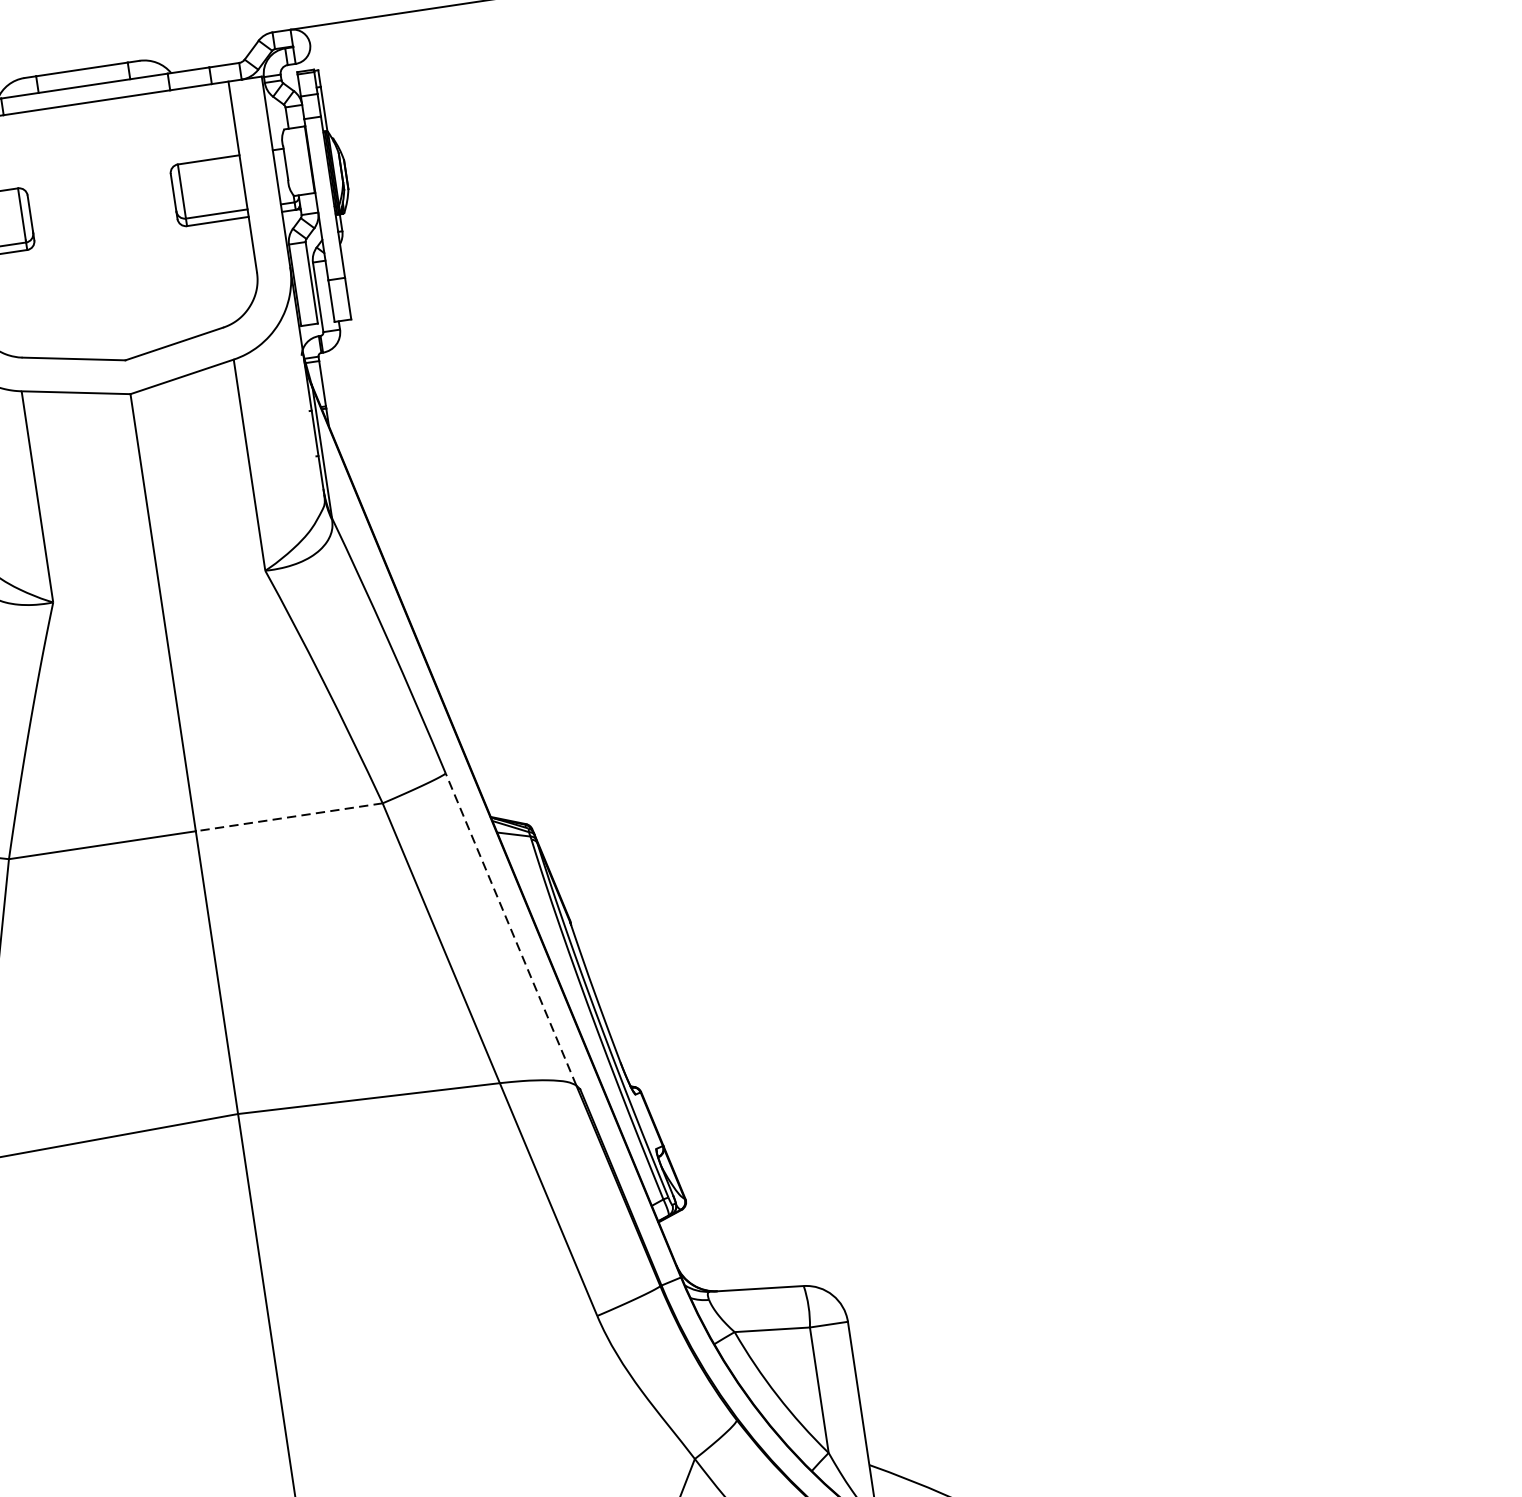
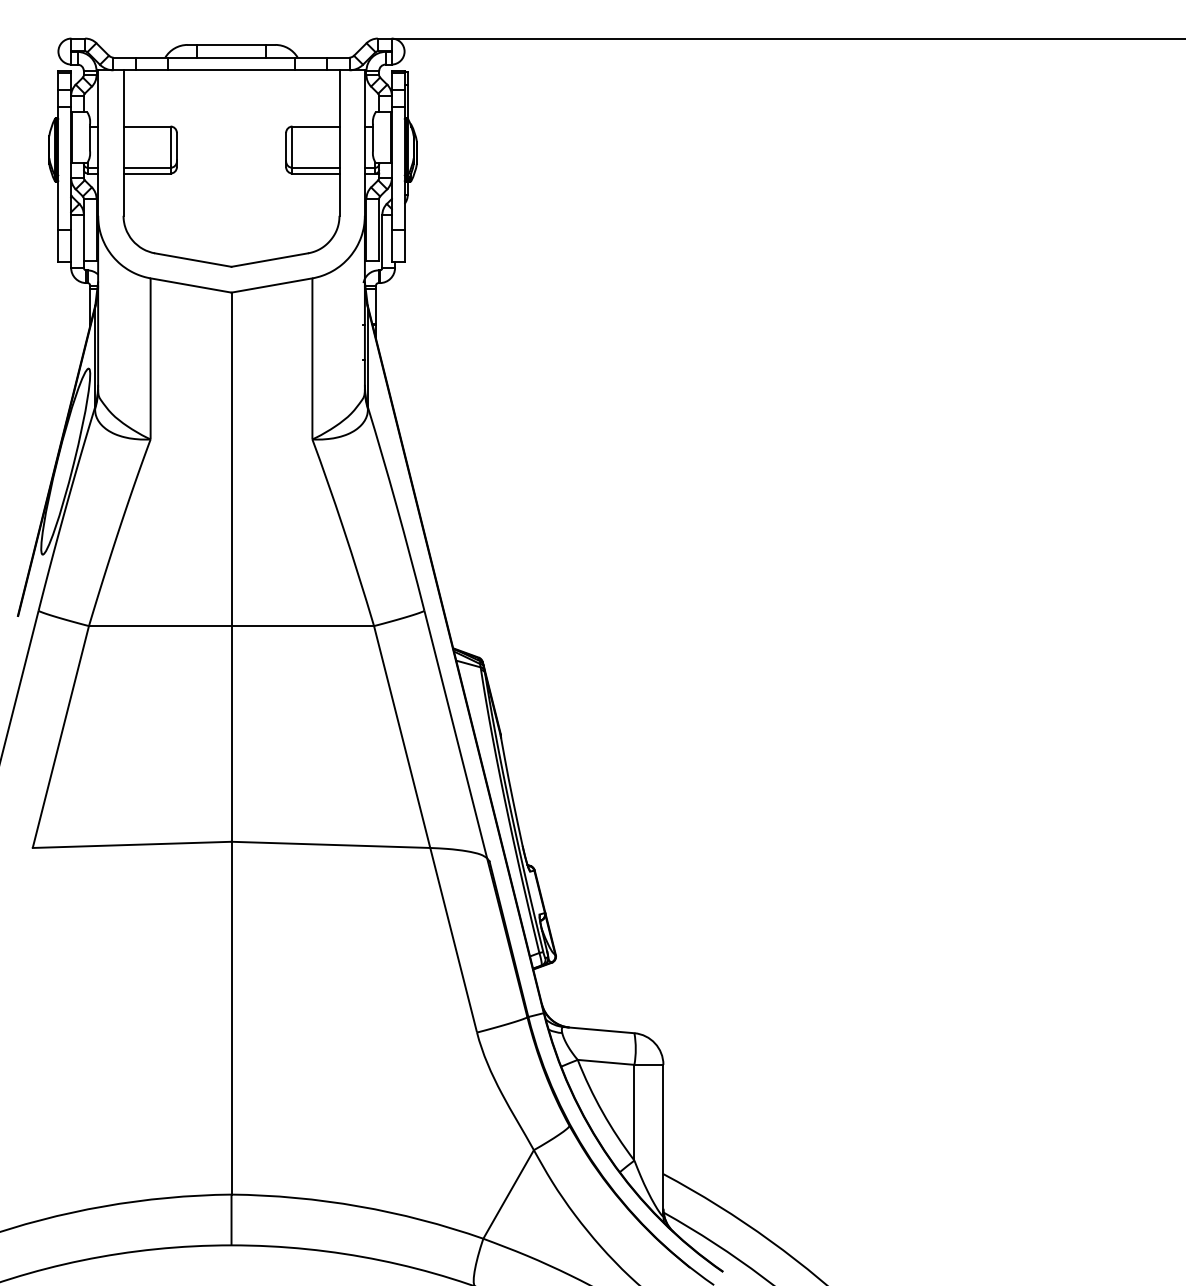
line: (288, 817) -> (302, 626), dashed -> solid
line: (510, 928) -> (455, 733), dashed -> solid

